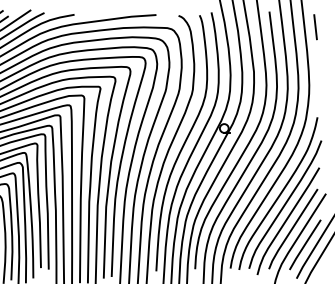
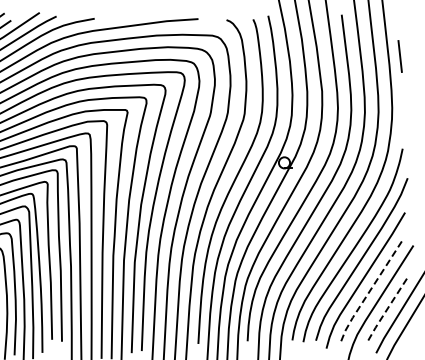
line: (315, 27) -> (399, 56), moved
line: (292, 229) -> (370, 290), solid -> dashed
line: (304, 244) -> (386, 310), solid -> dashed

